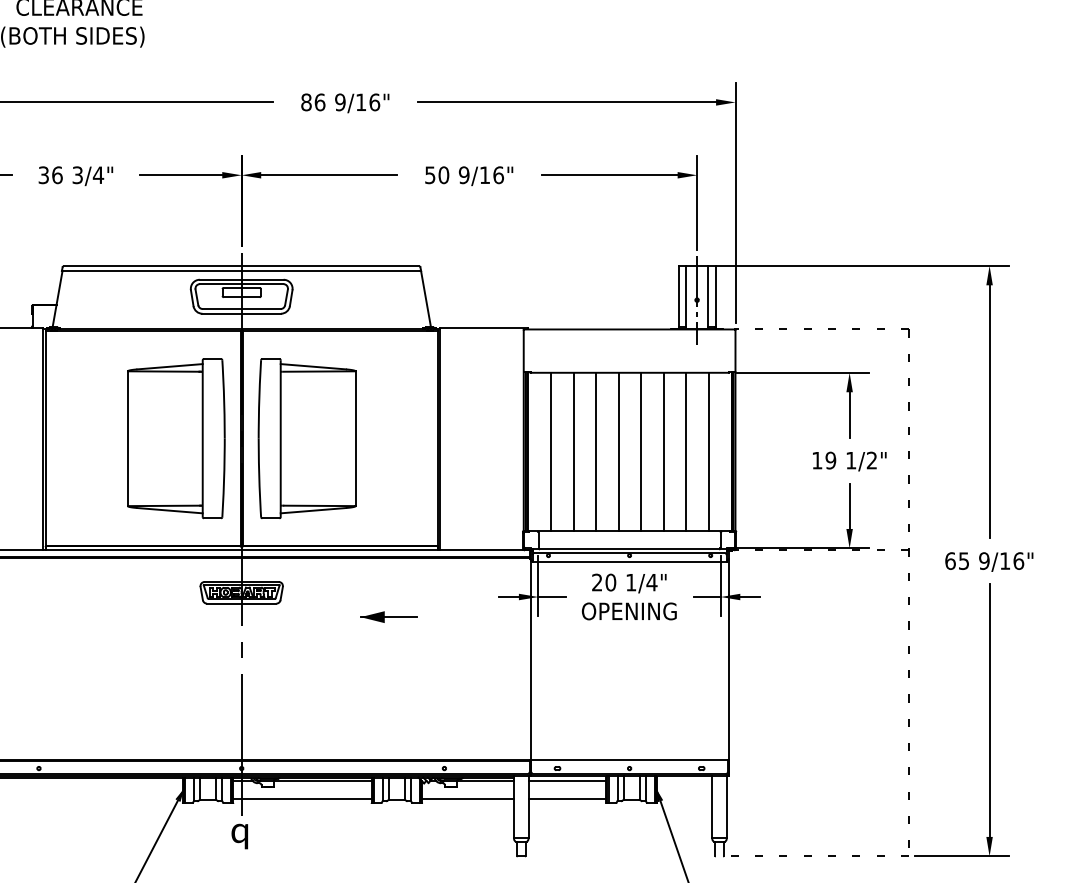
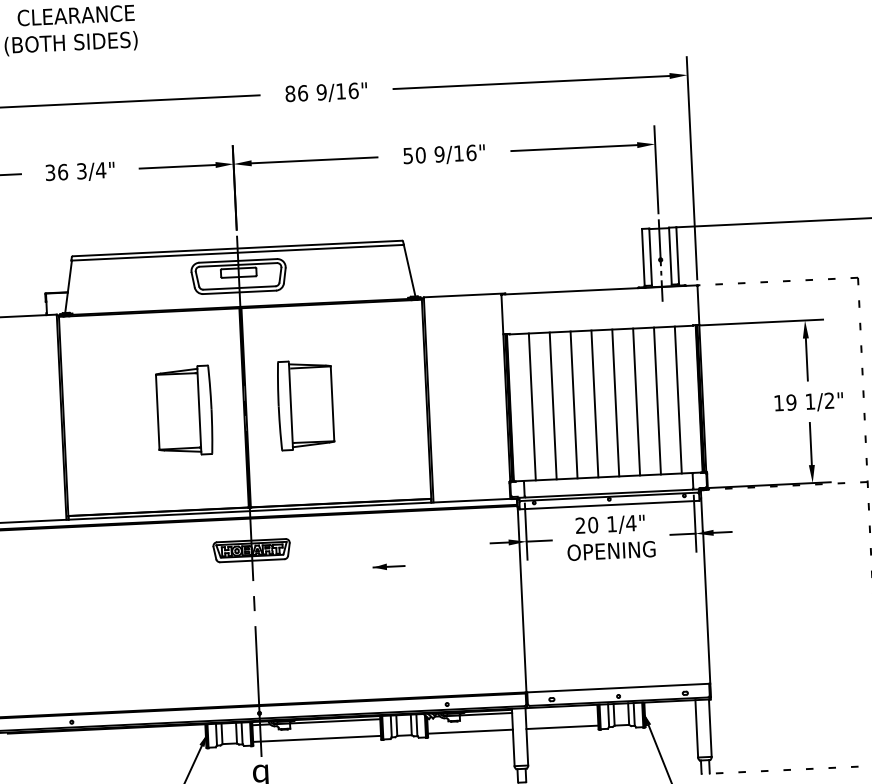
part: (176, 438) -> (184, 410), size x0.6
part: (306, 438) -> (305, 405), size x0.6
part: (388, 616) -> (388, 566), size x0.6
line: (567, 780) -> (561, 710), removed

